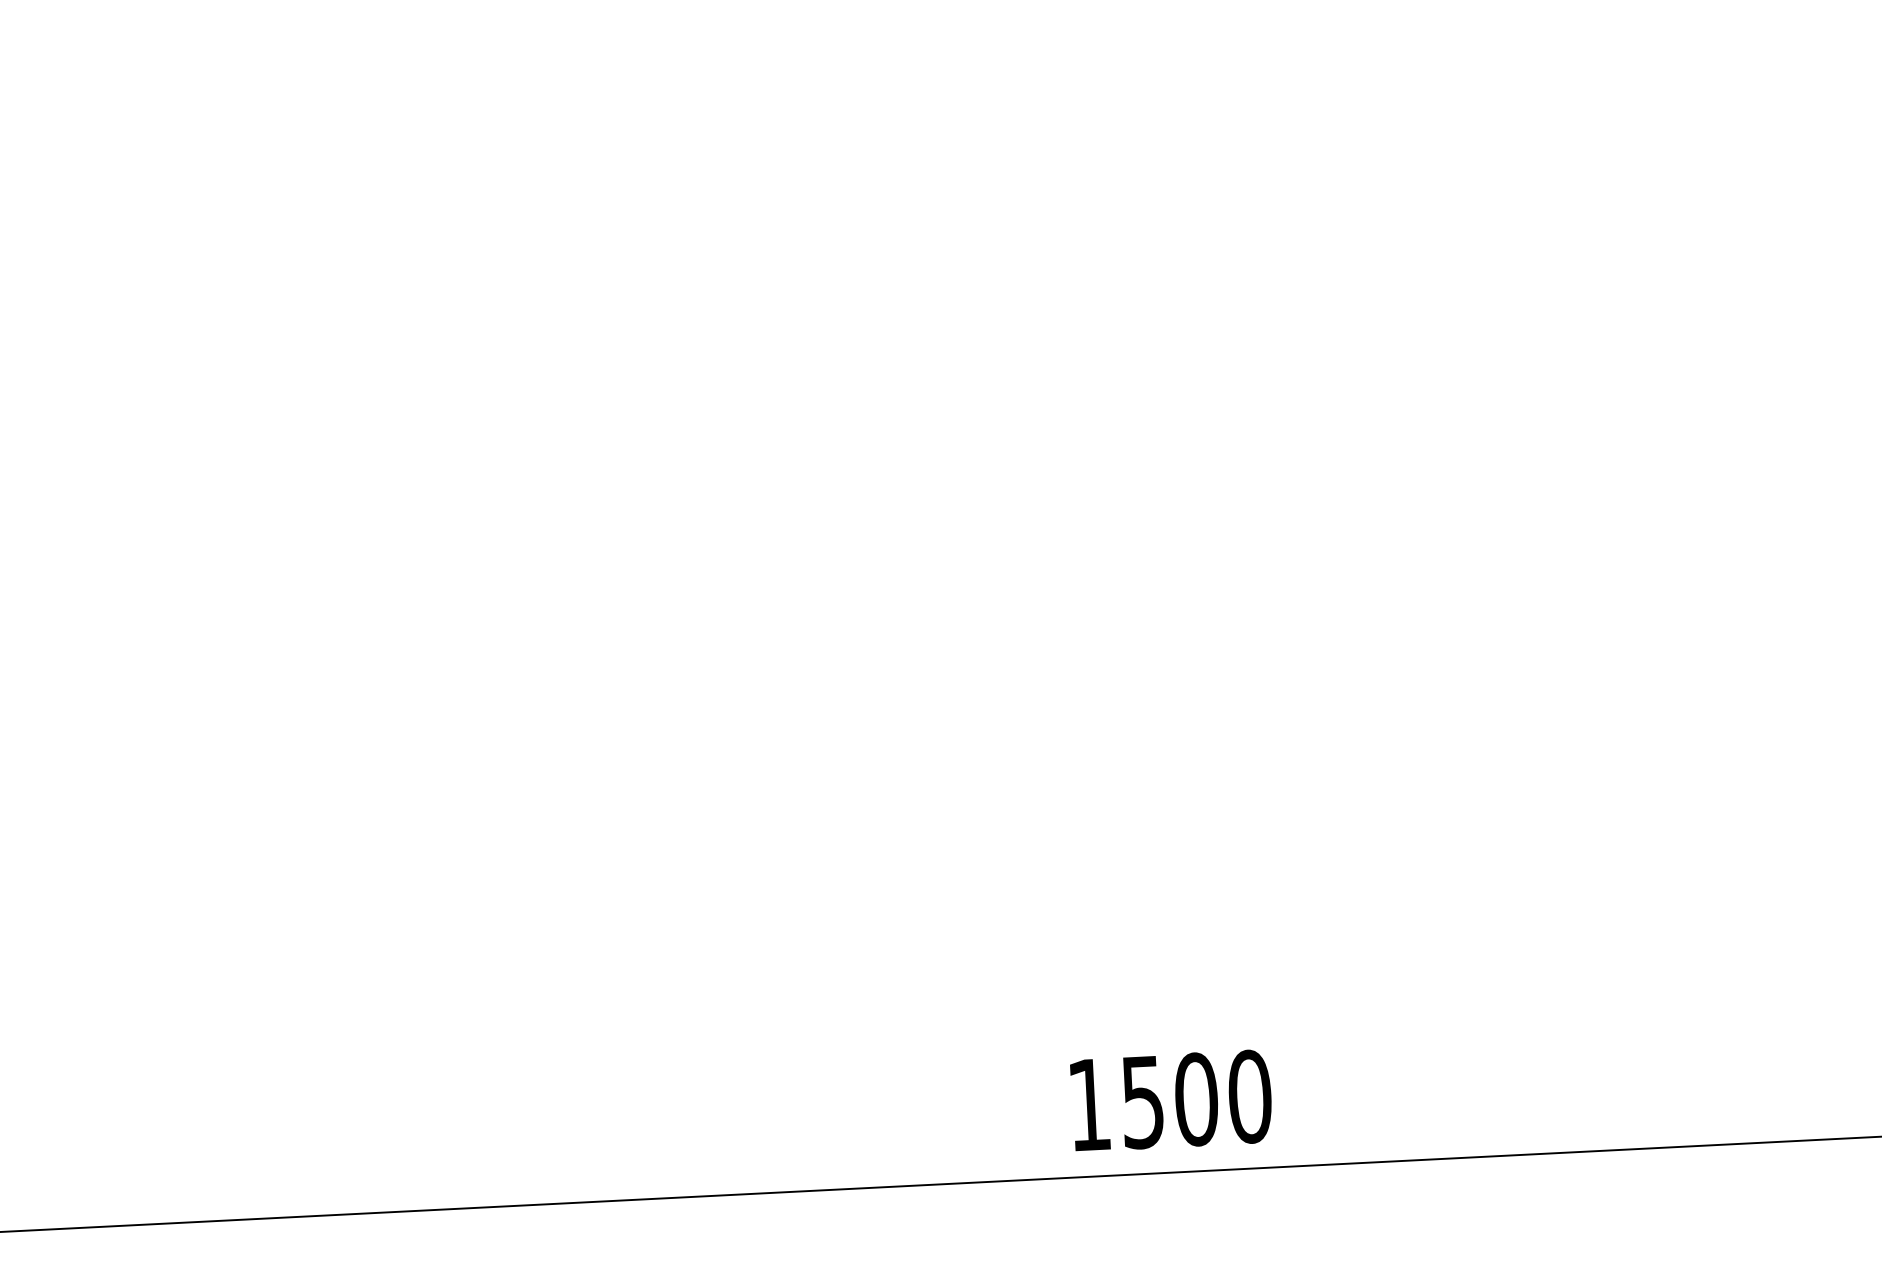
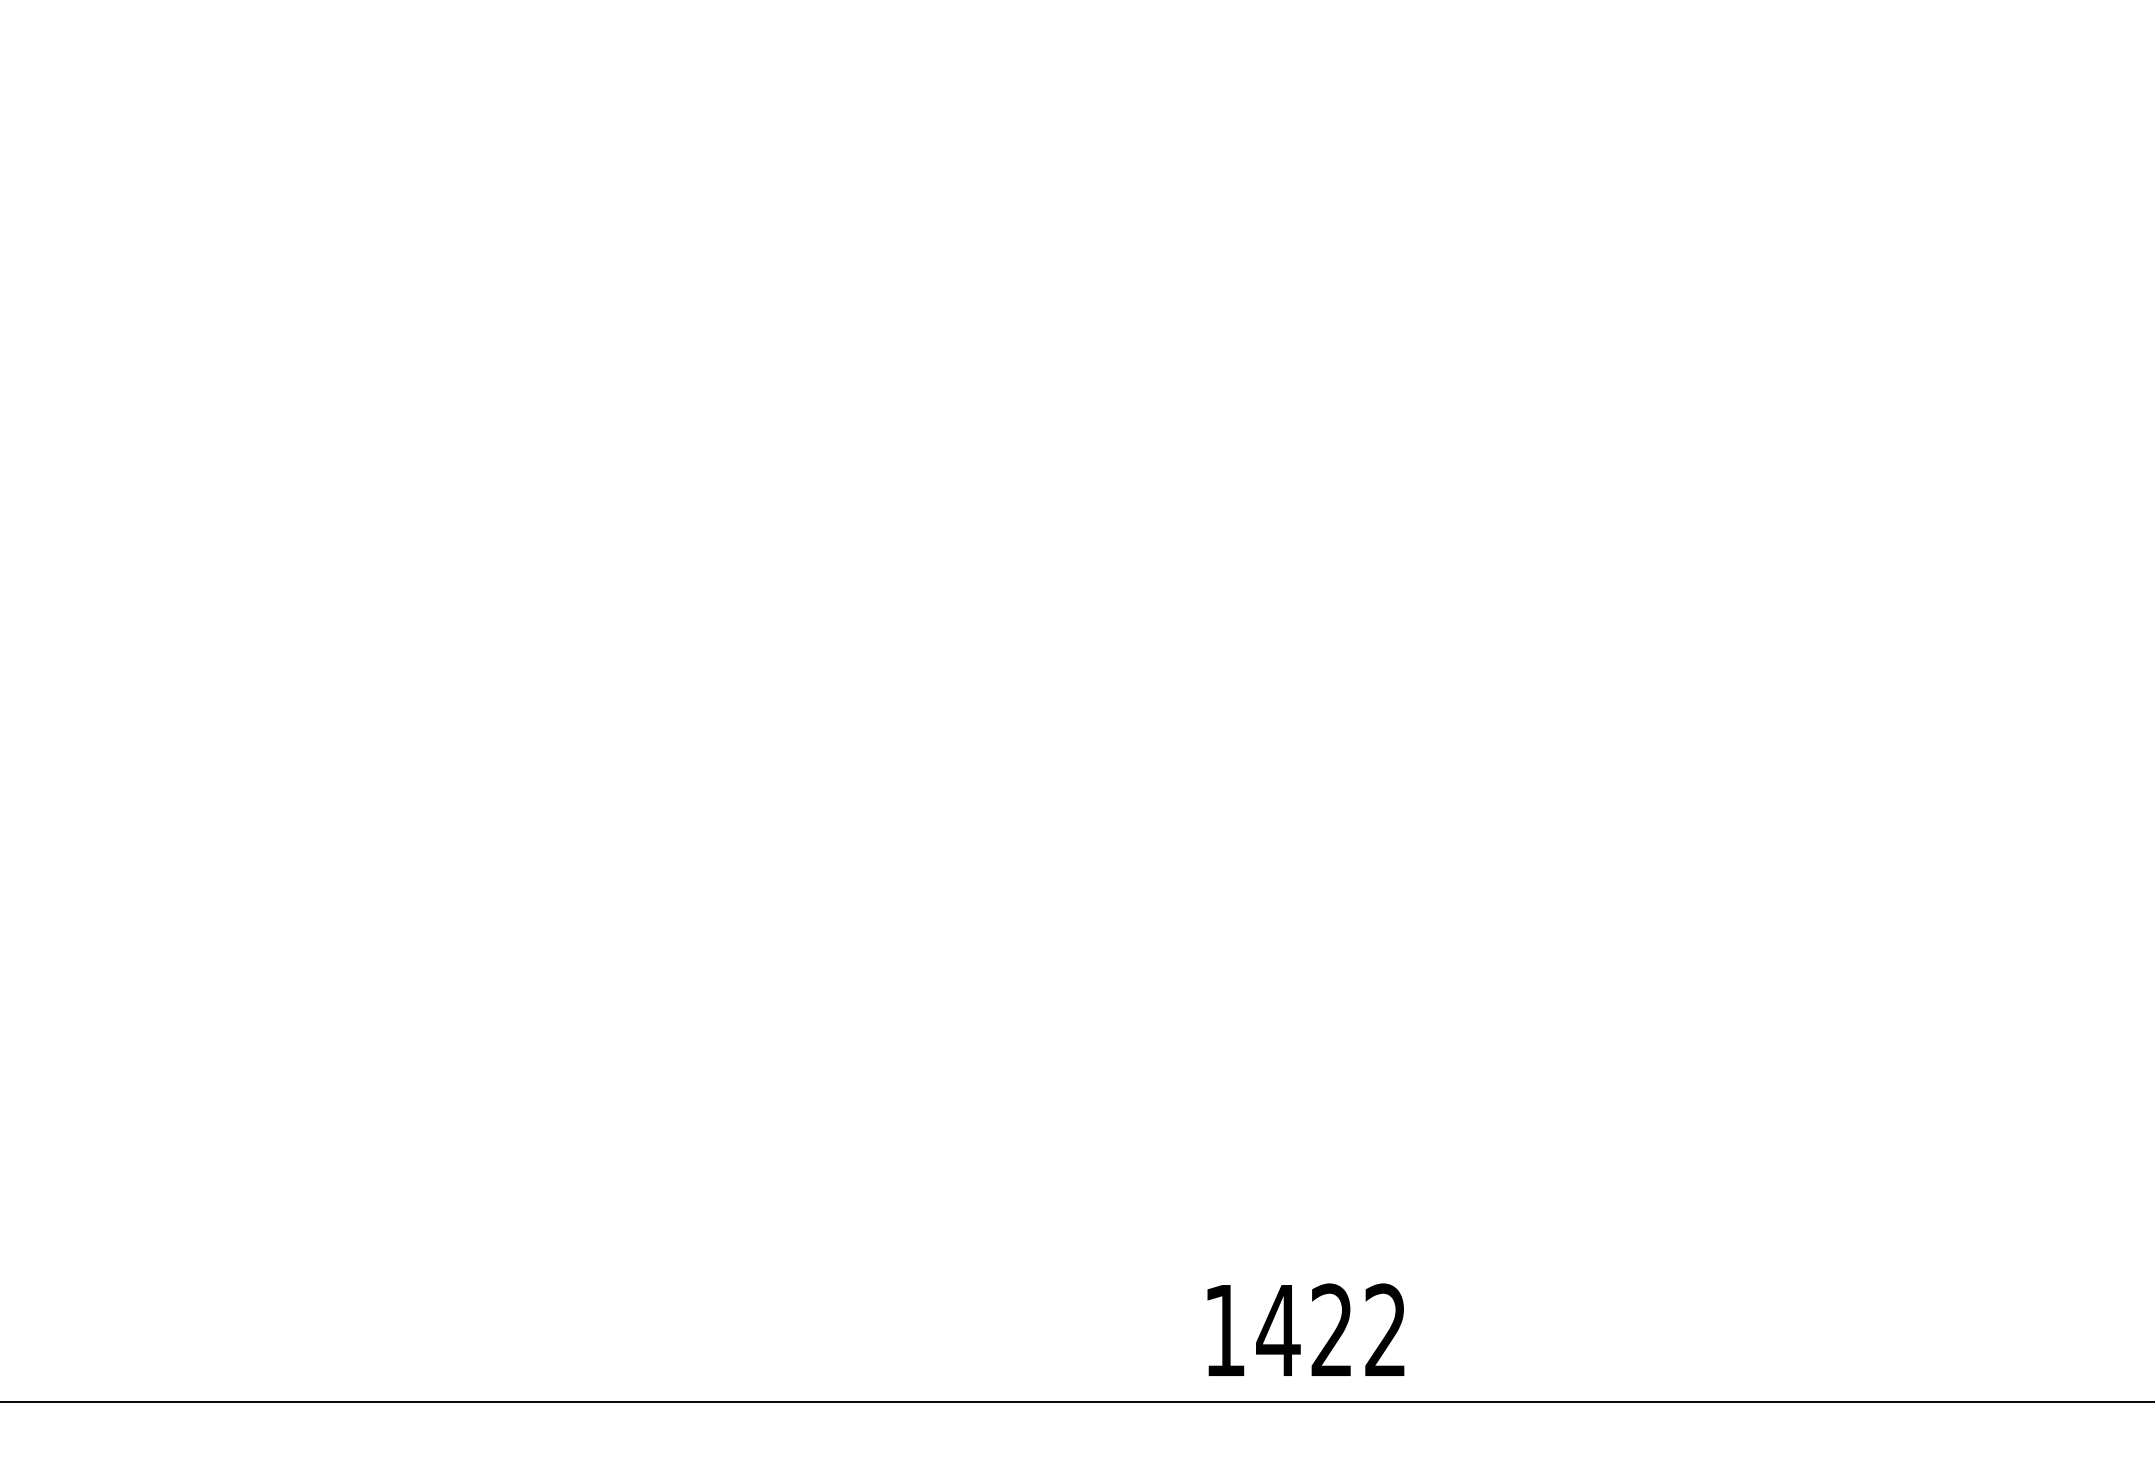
text: (1195, 1099) -> (1331, 1330), 1500 -> 1422

